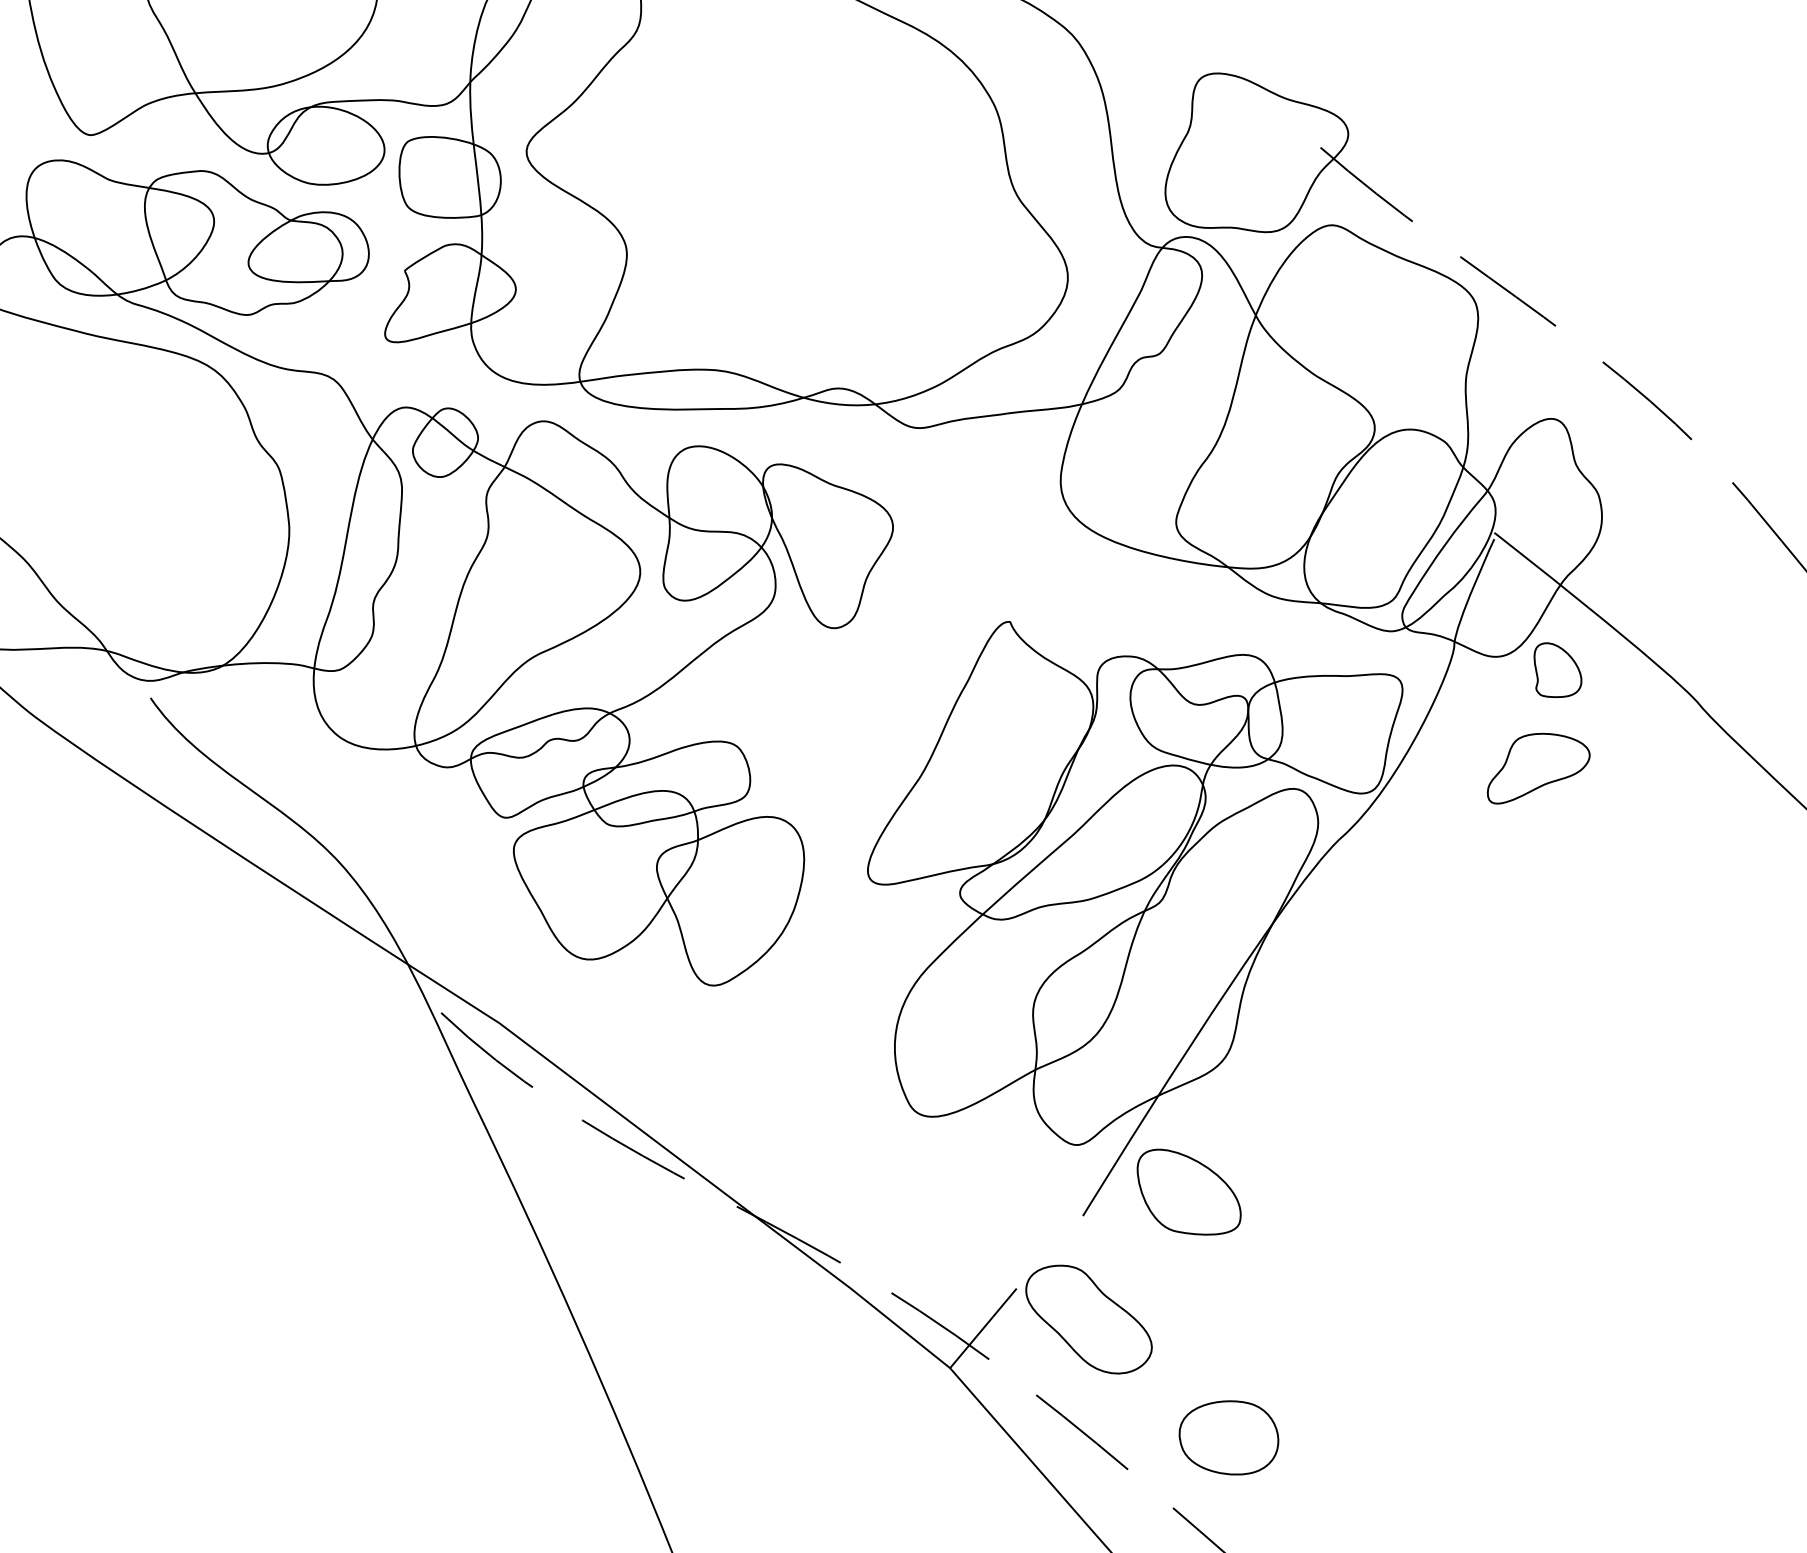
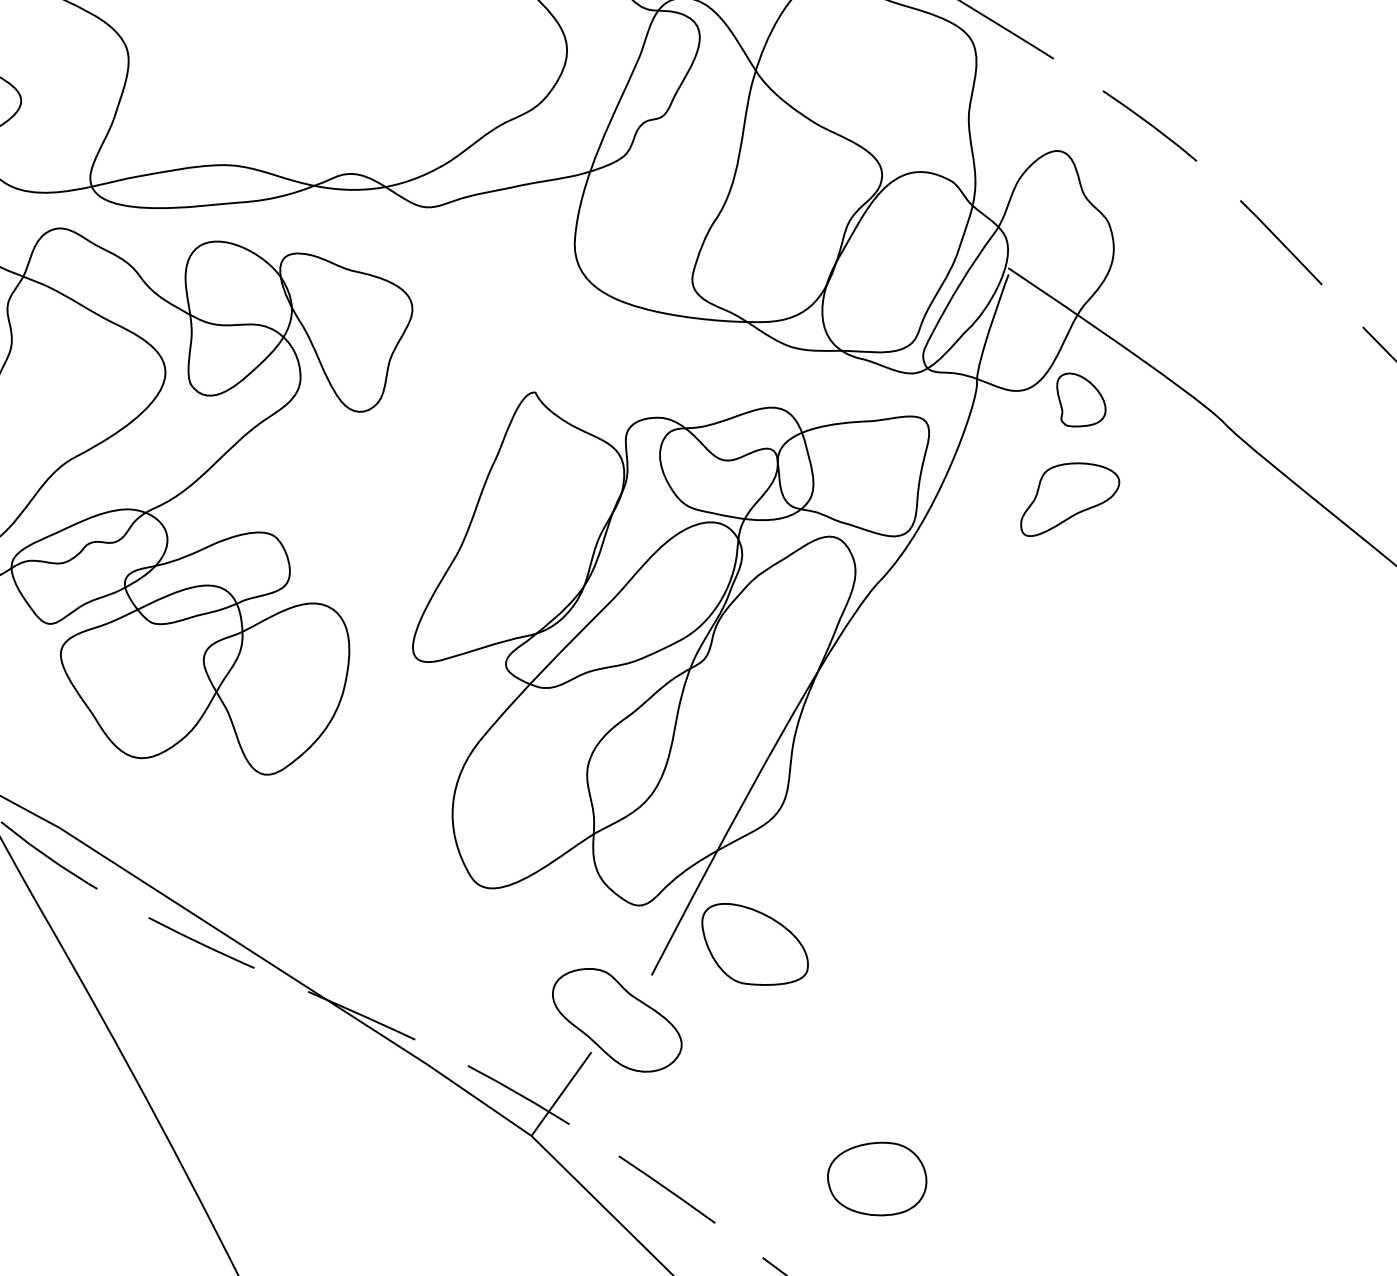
part: (1088, 1319) -> (616, 1020), moved
part: (1228, 1437) -> (876, 1179), moved

